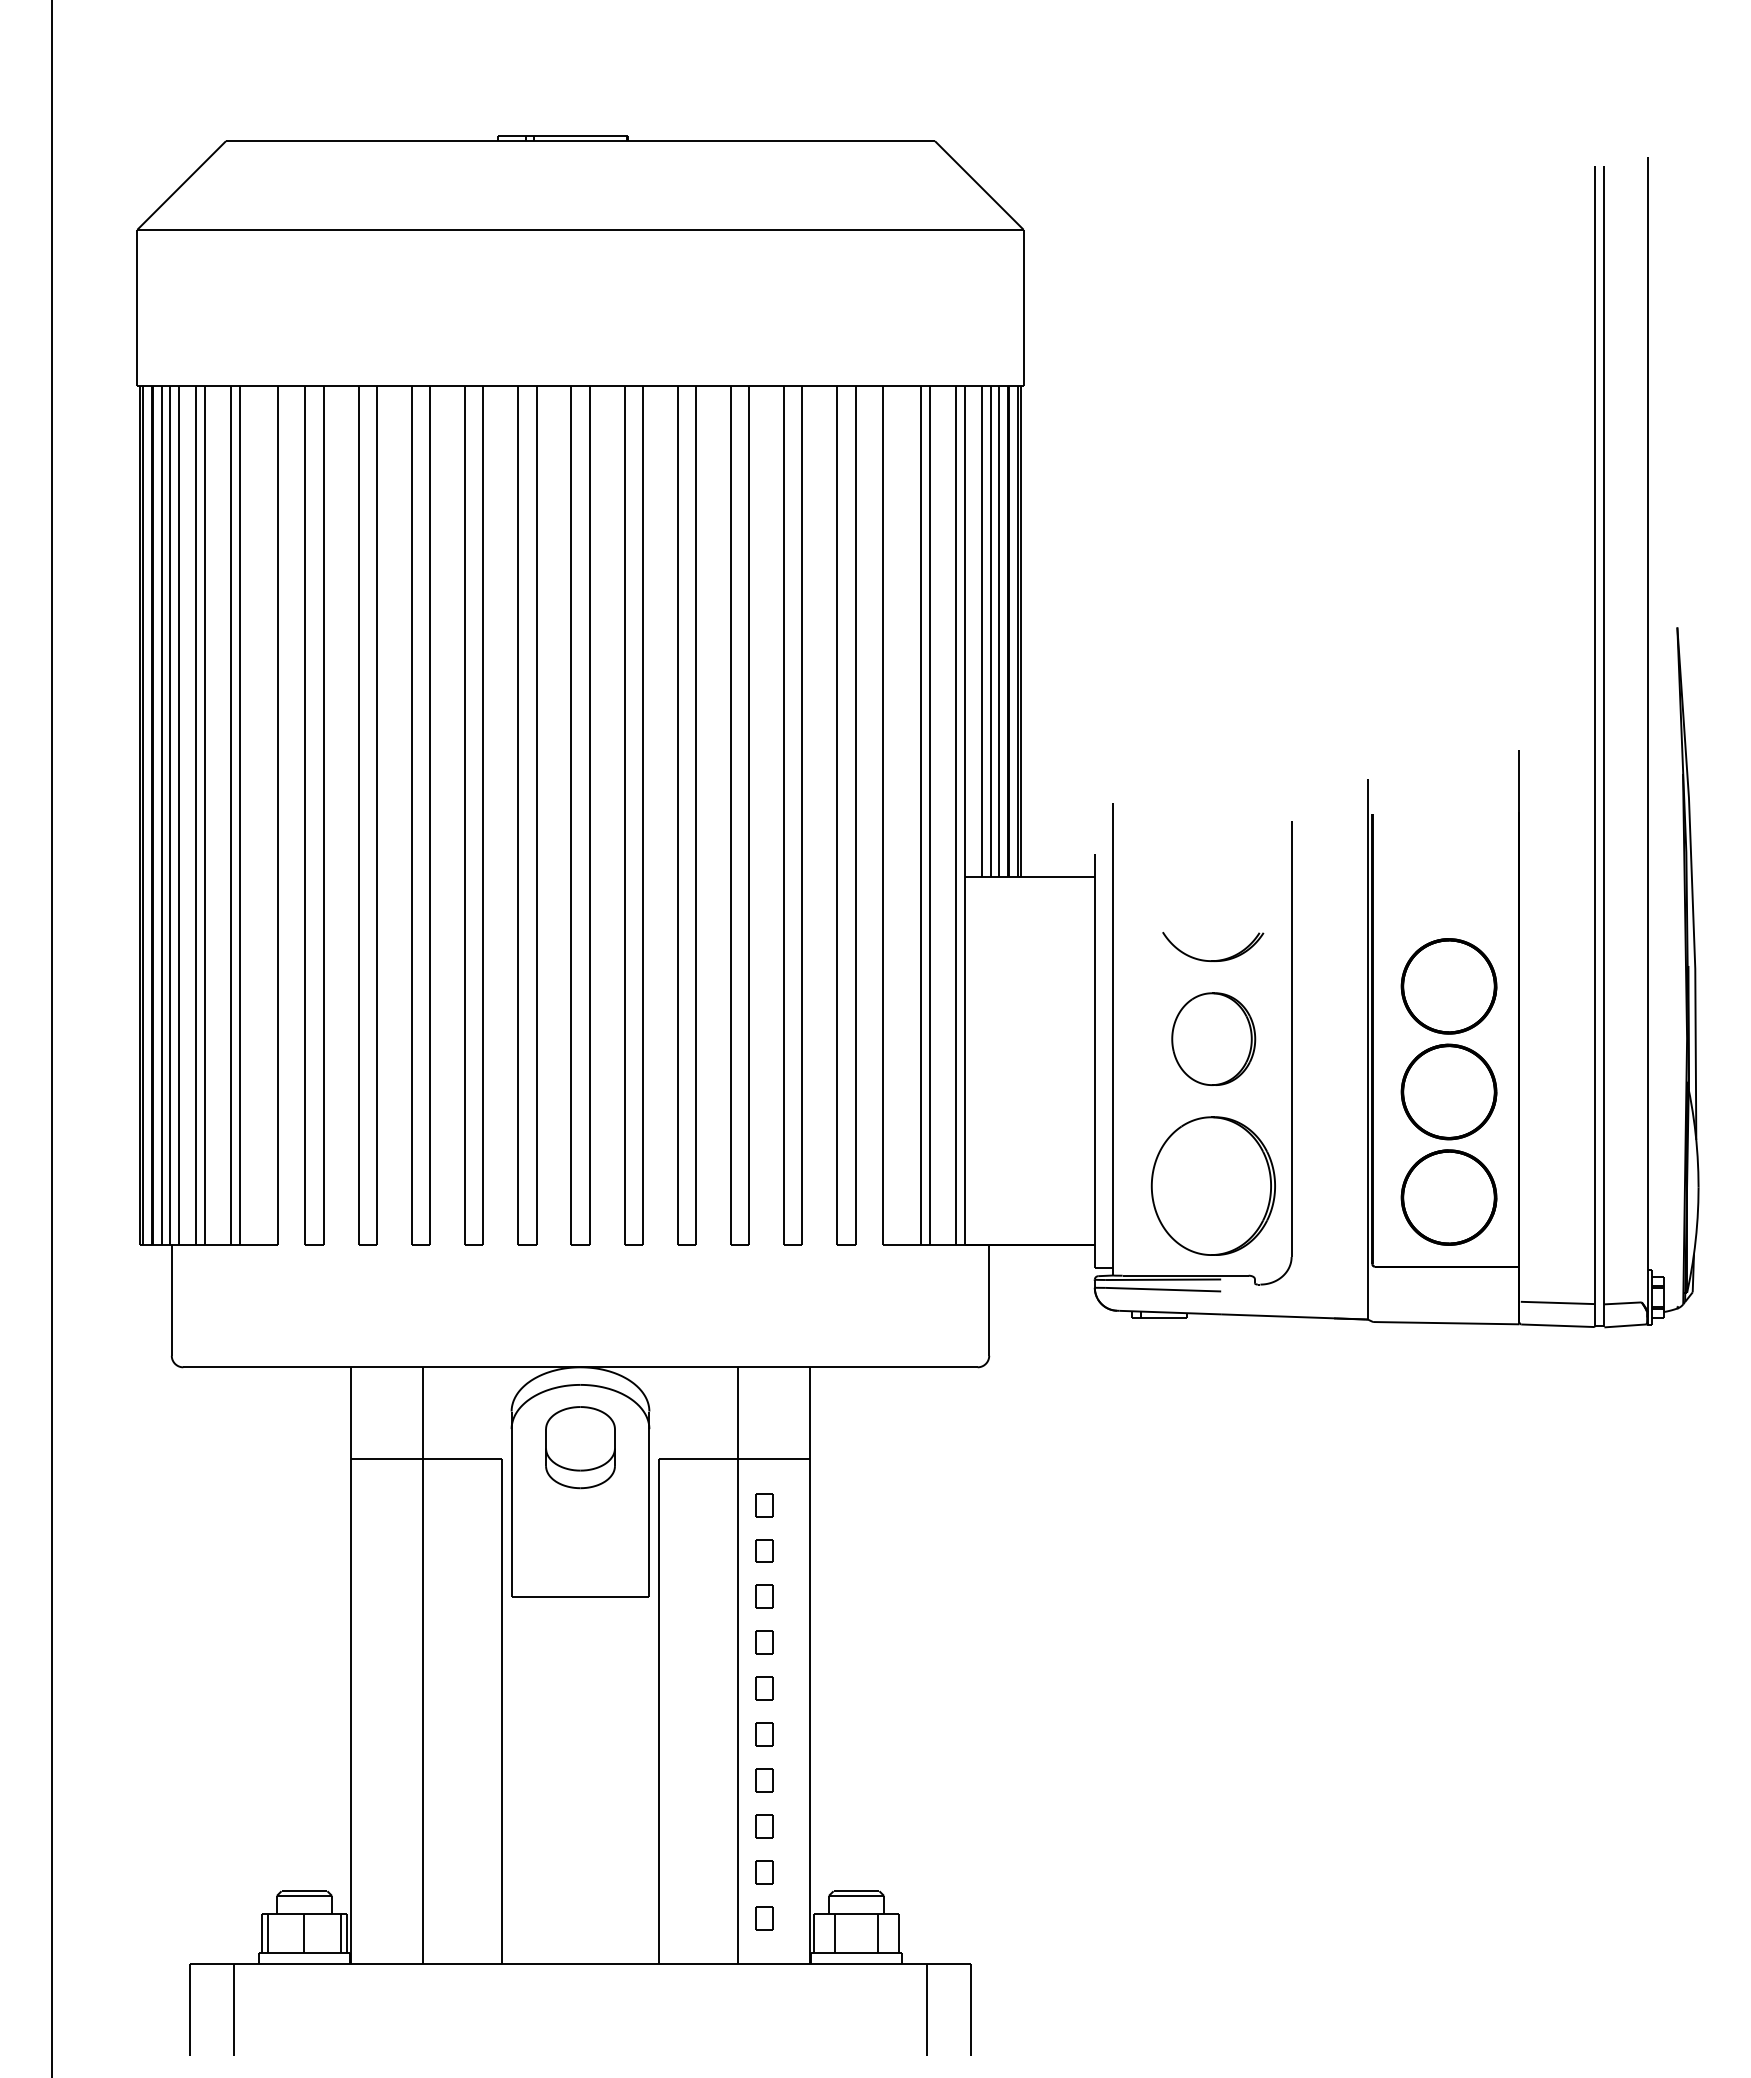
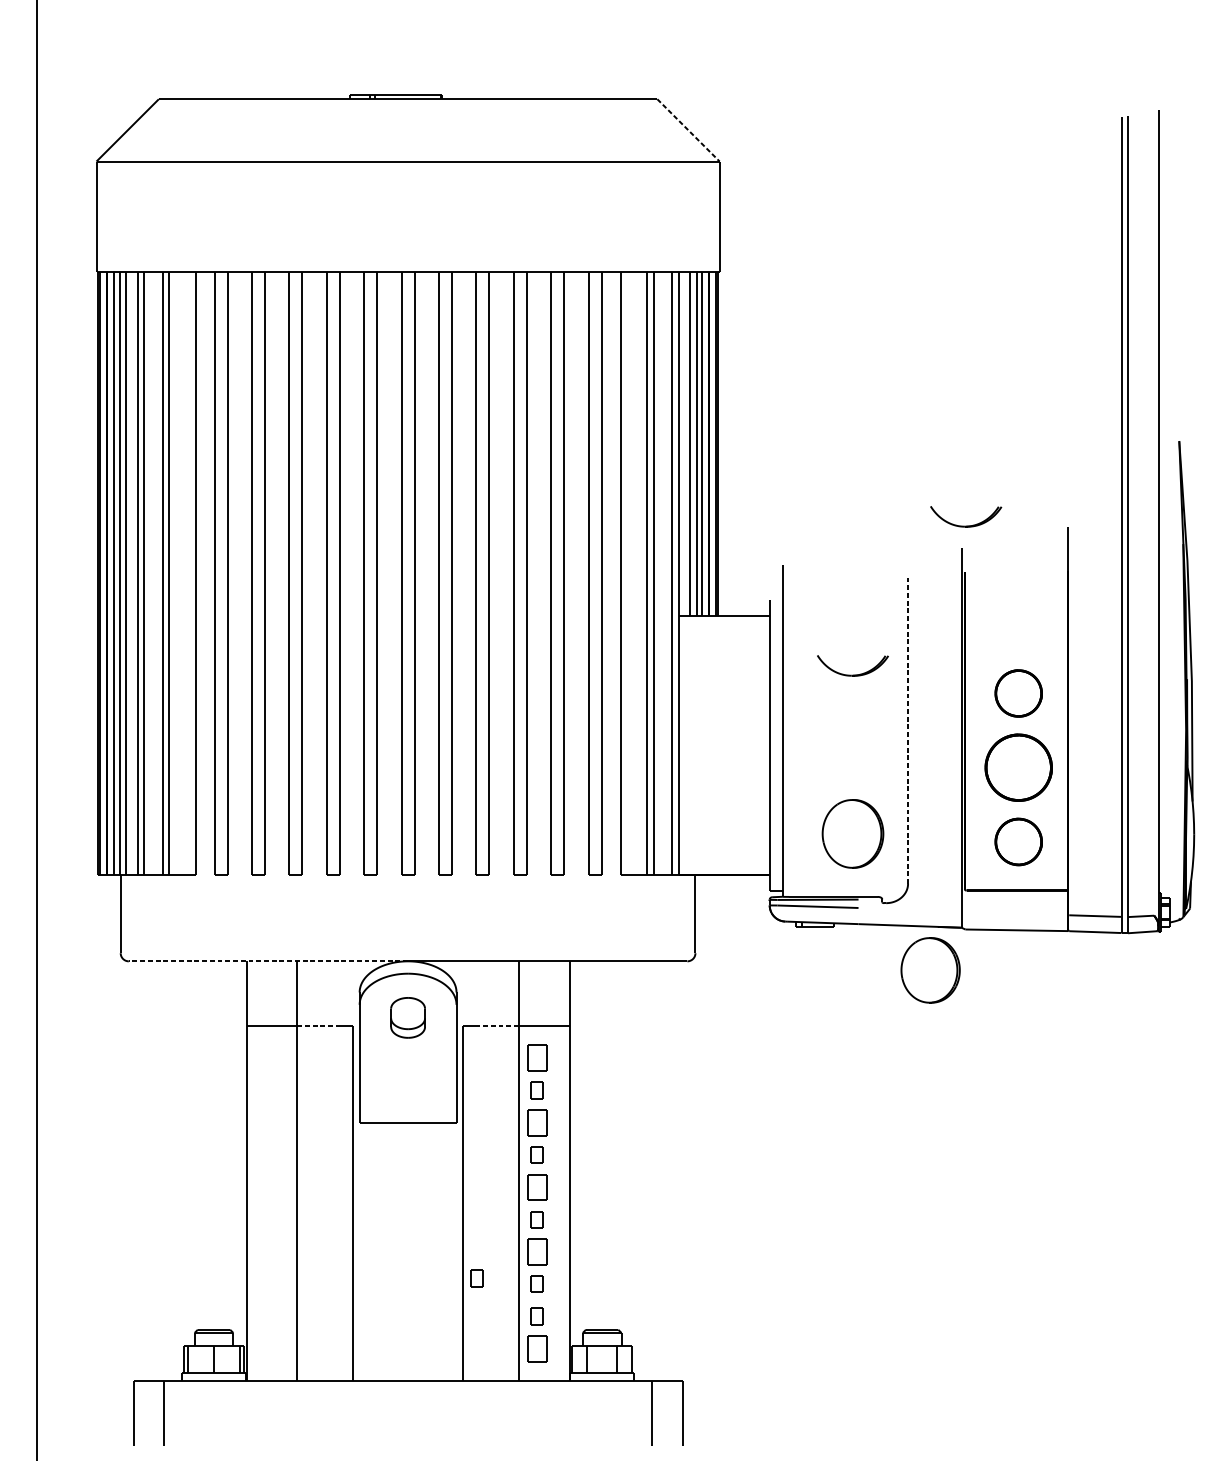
line: (979, 185) -> (688, 130), solid -> dashed
part: (1378, 747) -> (969, 525), added
part: (1448, 986) -> (1018, 693), size x0.7
part: (1213, 1038) -> (930, 969), moved
line: (1291, 1039) -> (907, 730), solid -> dashed
part: (1212, 1185) -> (852, 833), size x0.7
part: (1448, 1197) -> (1018, 841), size x0.7
line: (381, 1367) -> (268, 961), solid -> dashed
part: (580, 1447) -> (408, 1017), size x0.7
line: (453, 1459) -> (318, 1026), solid -> dashed
line: (707, 1459) -> (497, 1026), solid -> dashed
part: (764, 1505) -> (537, 1058), size x1.6
part: (764, 1596) -> (537, 1122), size x1.6
part: (764, 1688) -> (537, 1187), size x1.6
part: (764, 1780) -> (537, 1251), size x1.6
part: (678, 1818) -> (476, 1278), added
part: (764, 1918) -> (537, 1348), size x1.6

